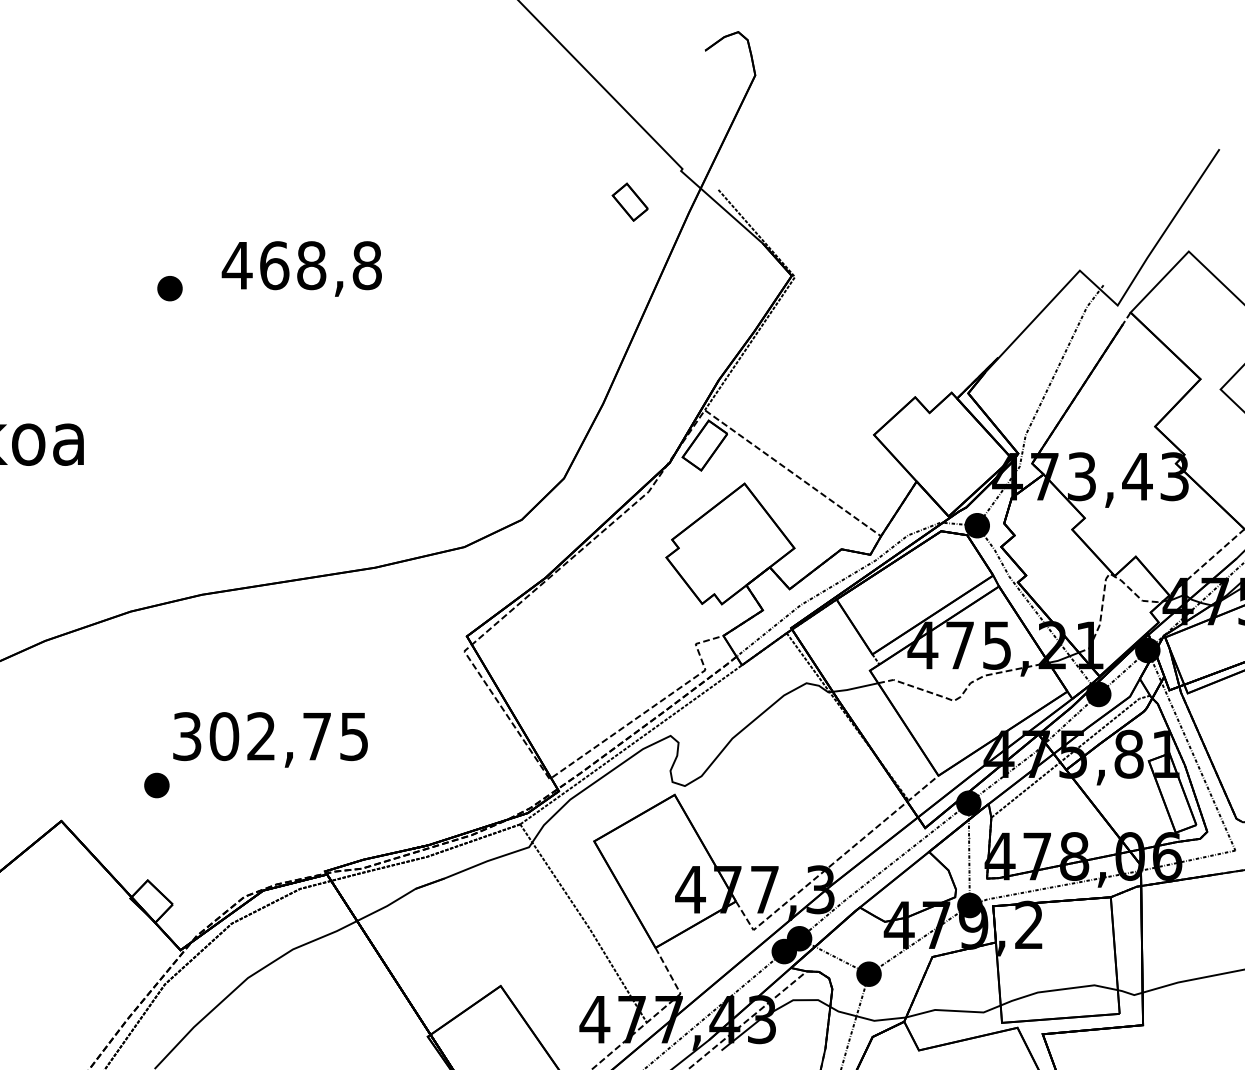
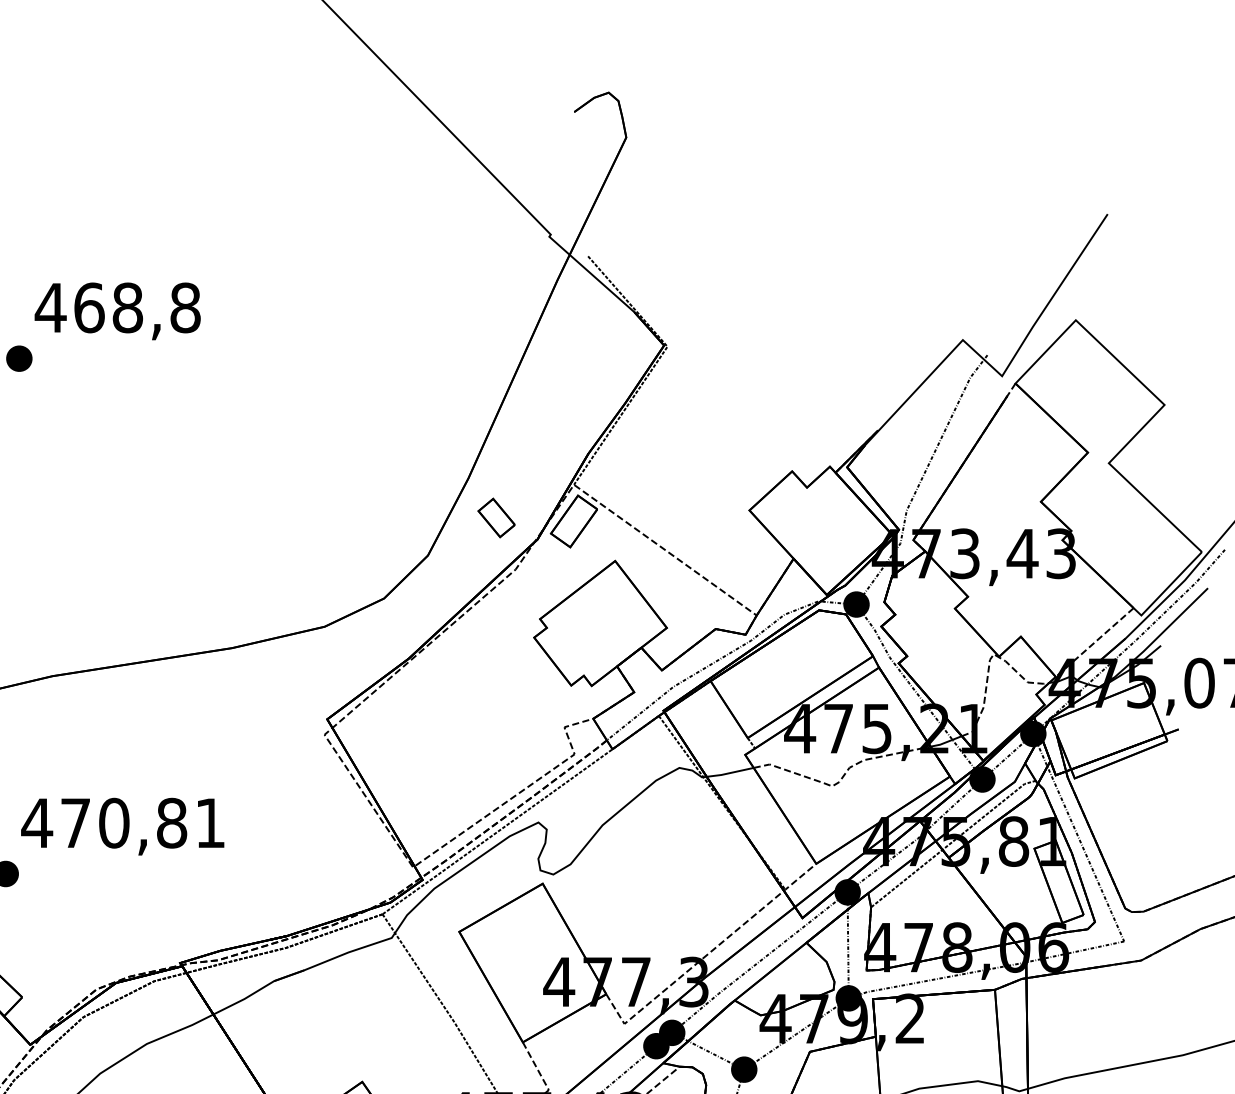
part: (629, 201) -> (495, 517), moved
text: (301, 268) -> (117, 310), moved
text: (269, 736) -> (122, 823), 302,75 -> 470,81

